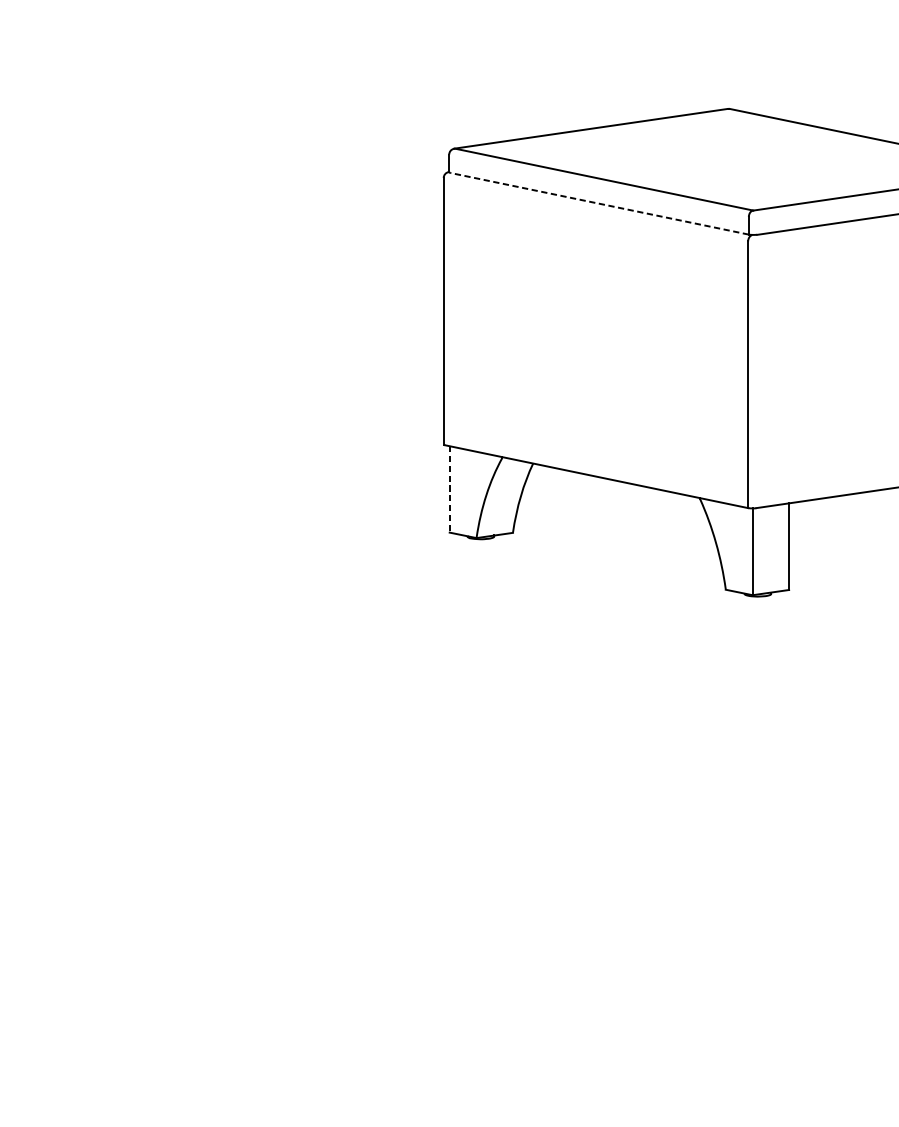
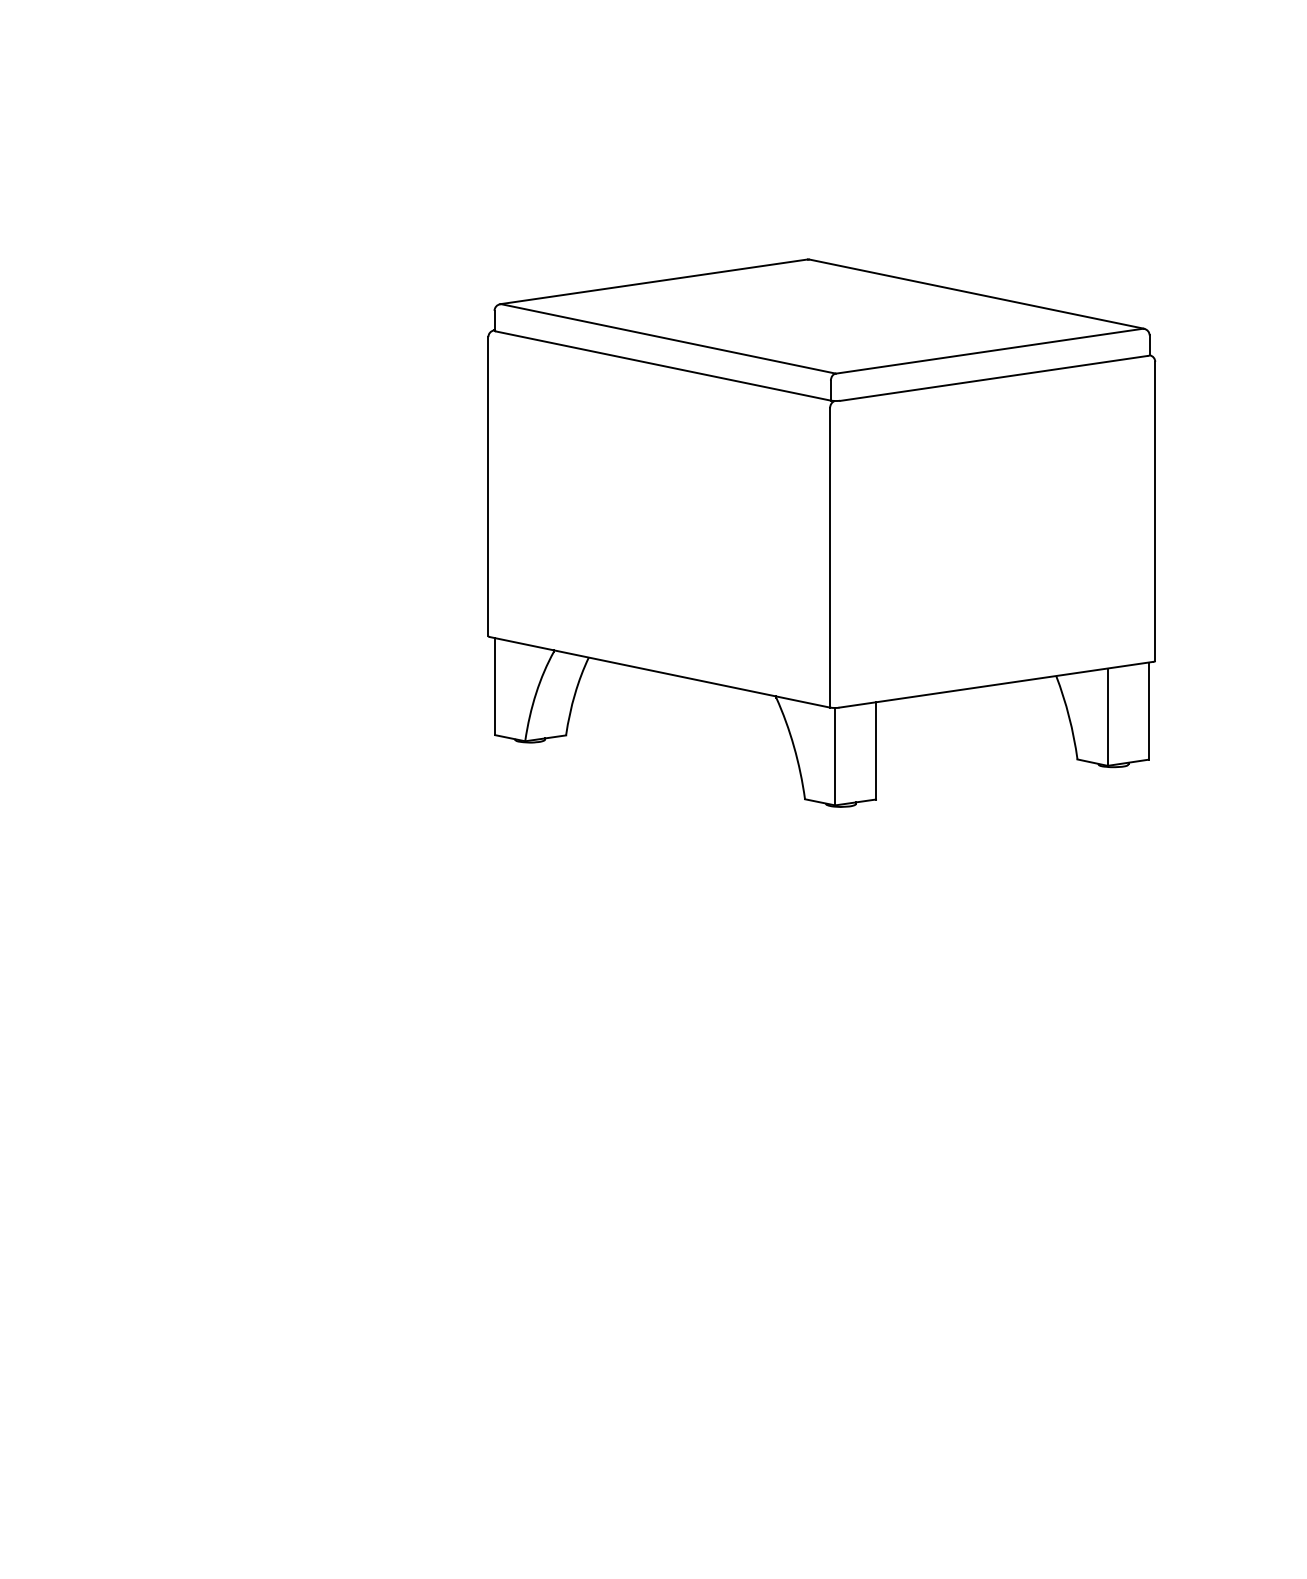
line: (598, 203) -> (662, 365), dashed -> solid
line: (450, 490) -> (495, 687), dashed -> solid

